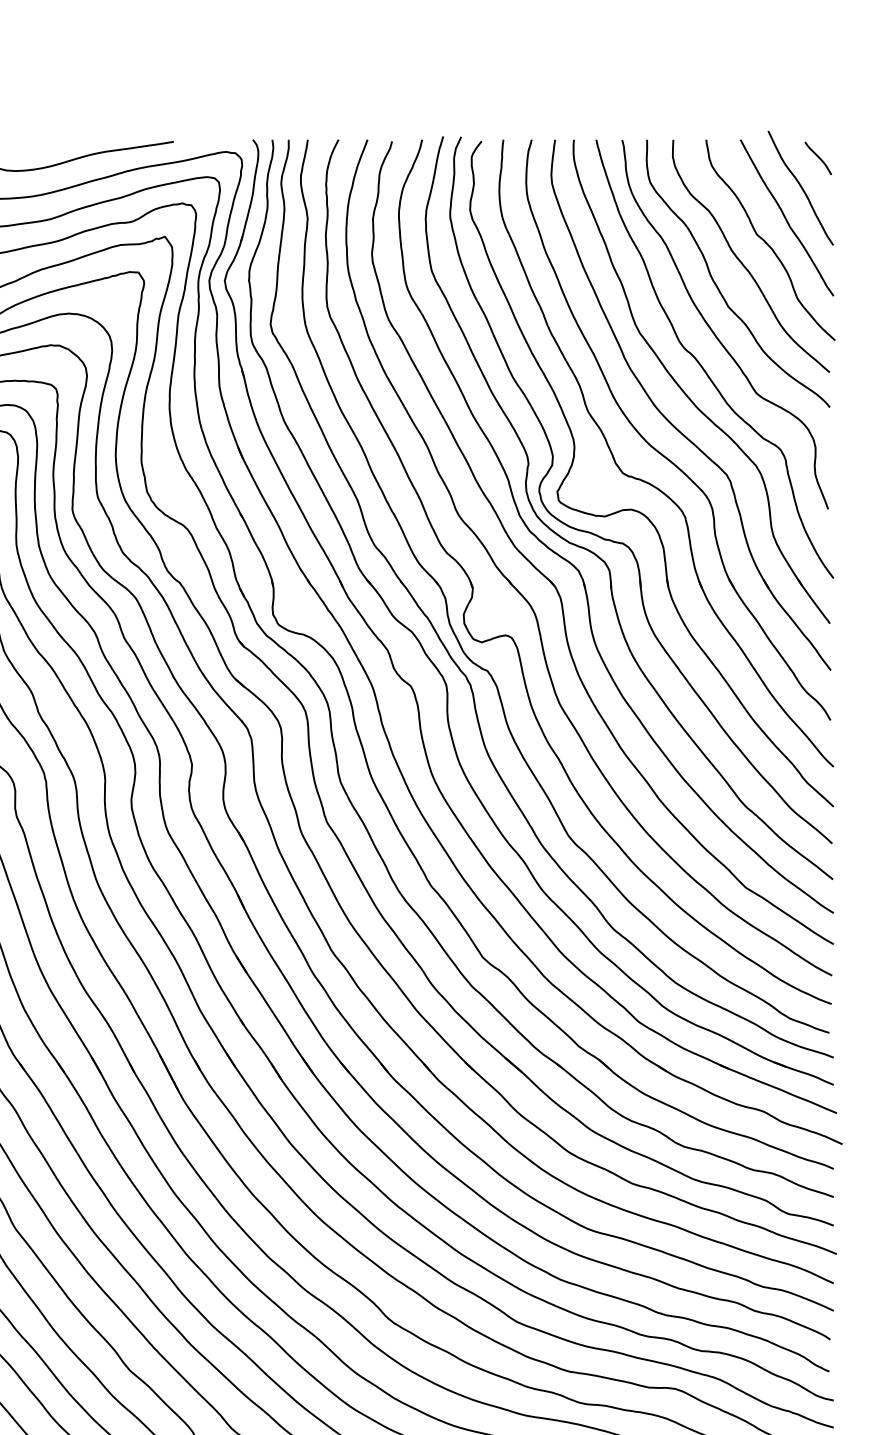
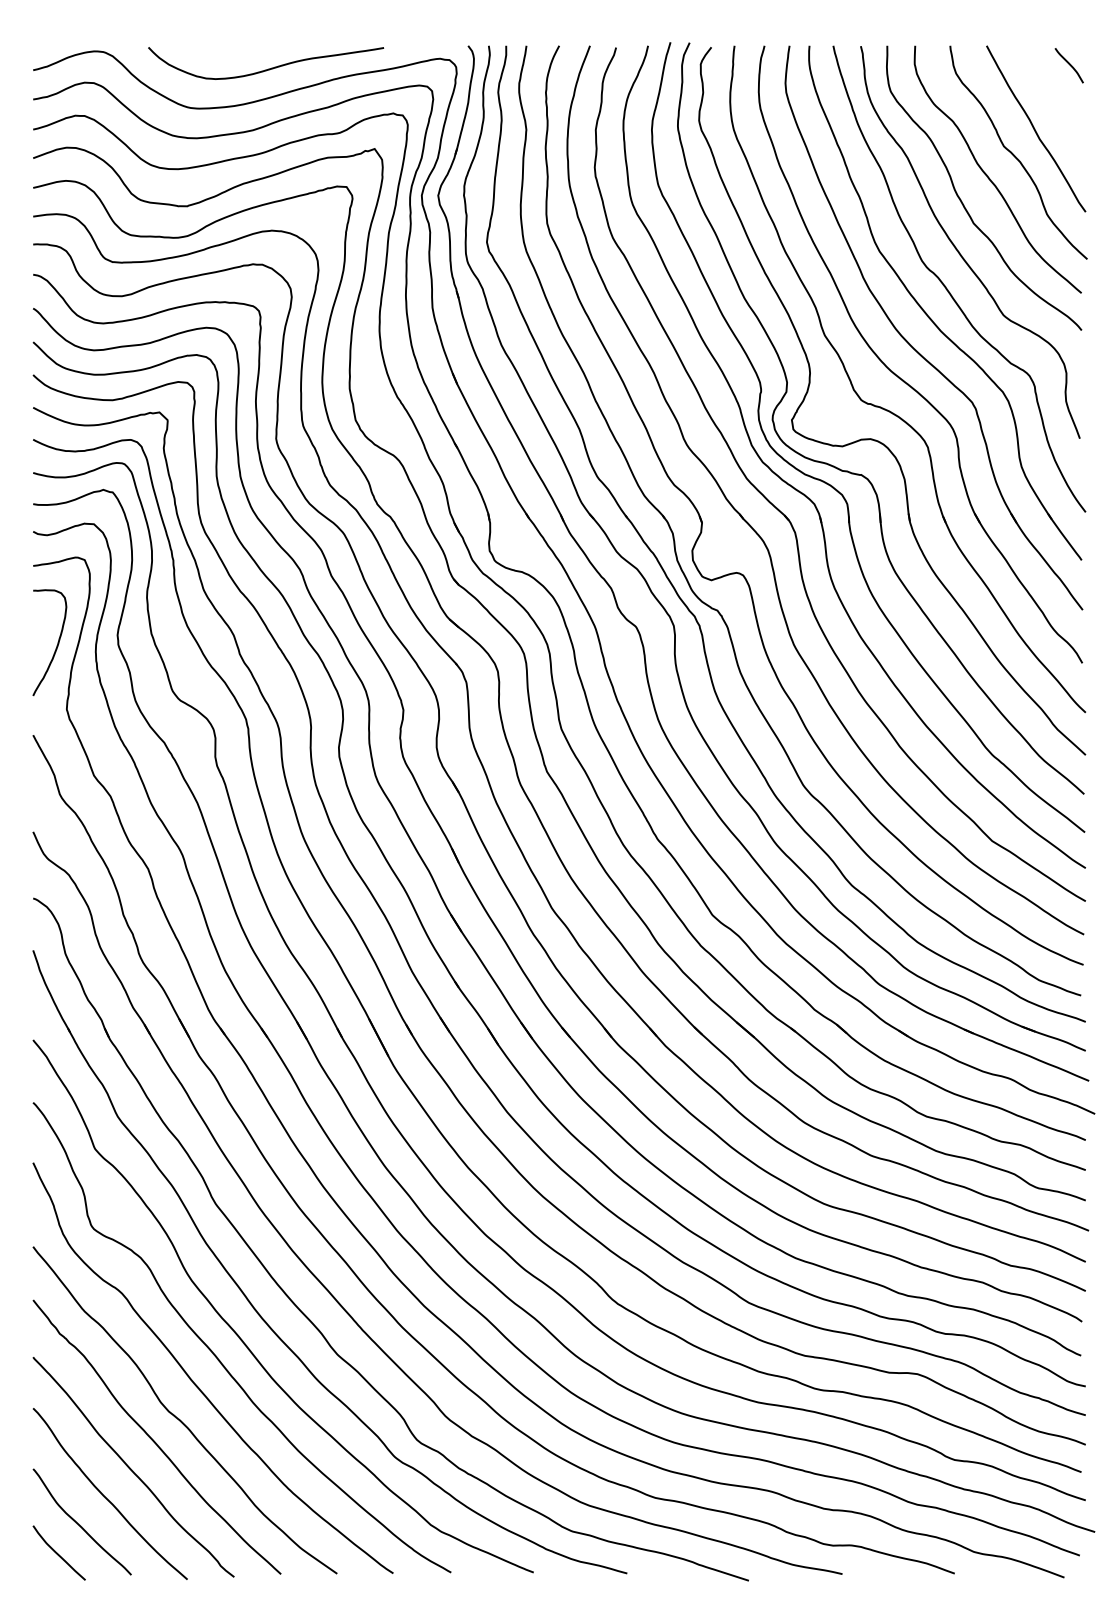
curve: (800, 187) -> (1050, 96), removed

